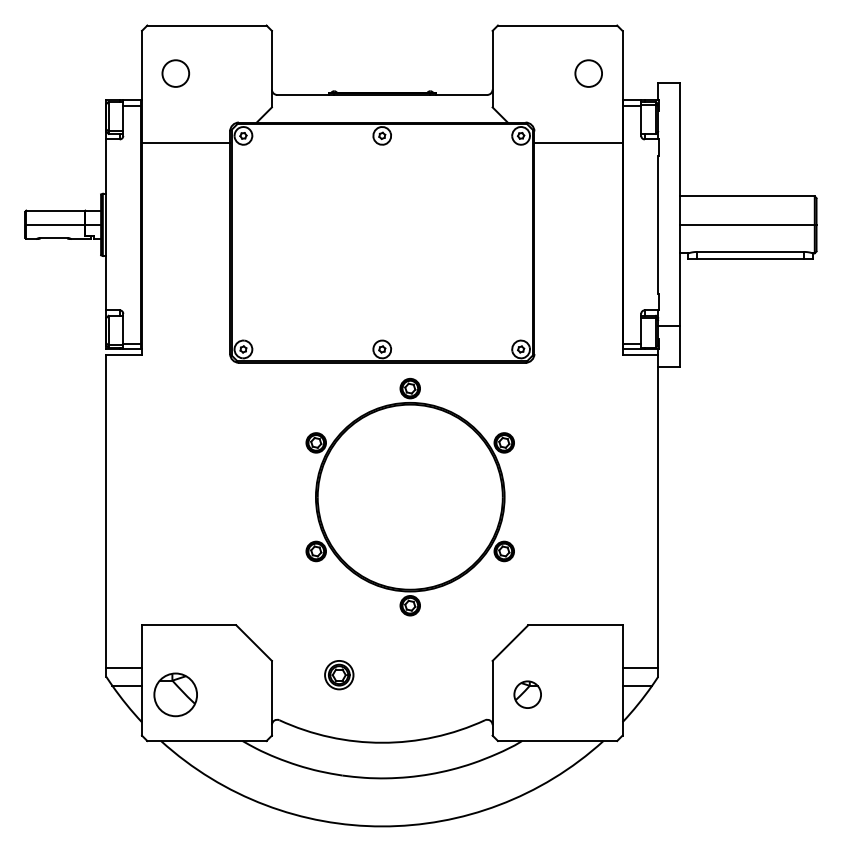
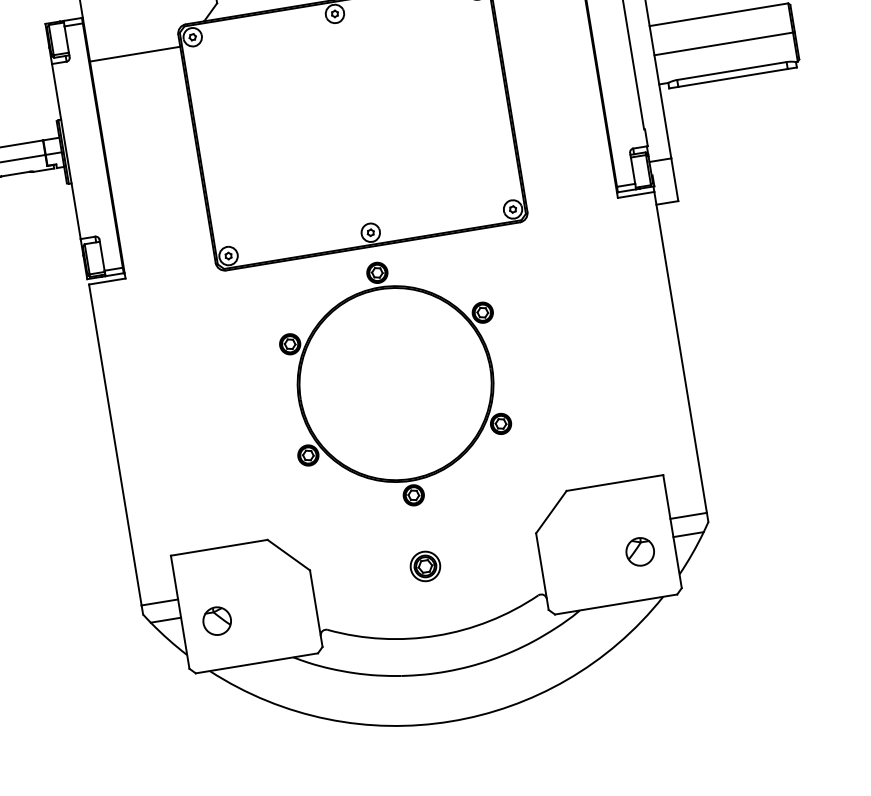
part: (409, 497) -> (394, 384), moved
part: (339, 675) -> (425, 566), moved
part: (175, 694) -> (216, 620), size x0.62
part: (527, 694) -> (639, 551), moved

